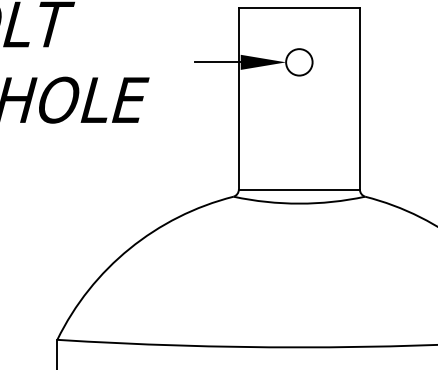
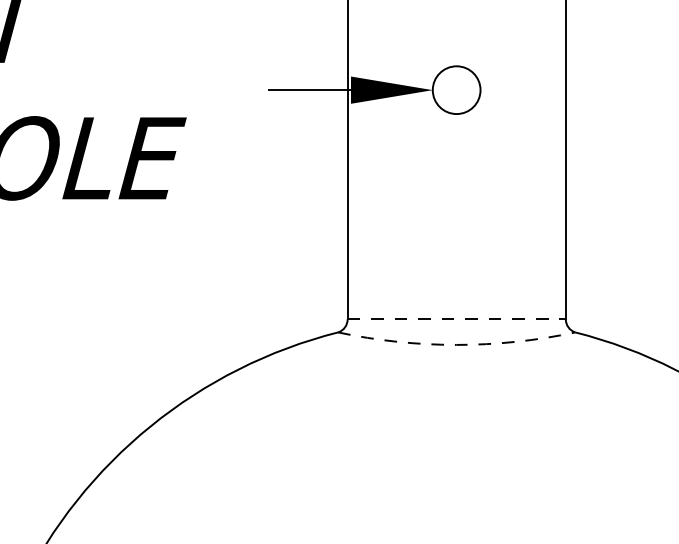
line: (299, 189) -> (456, 319), solid -> dashed
arc: (299, 203) -> (456, 344), solid -> dashed

